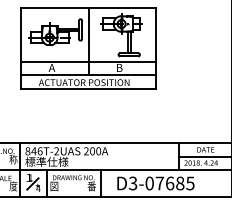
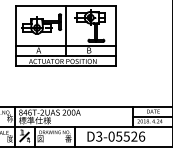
text: (175, 183) -> (130, 136), D3-07685 -> D3-05526

